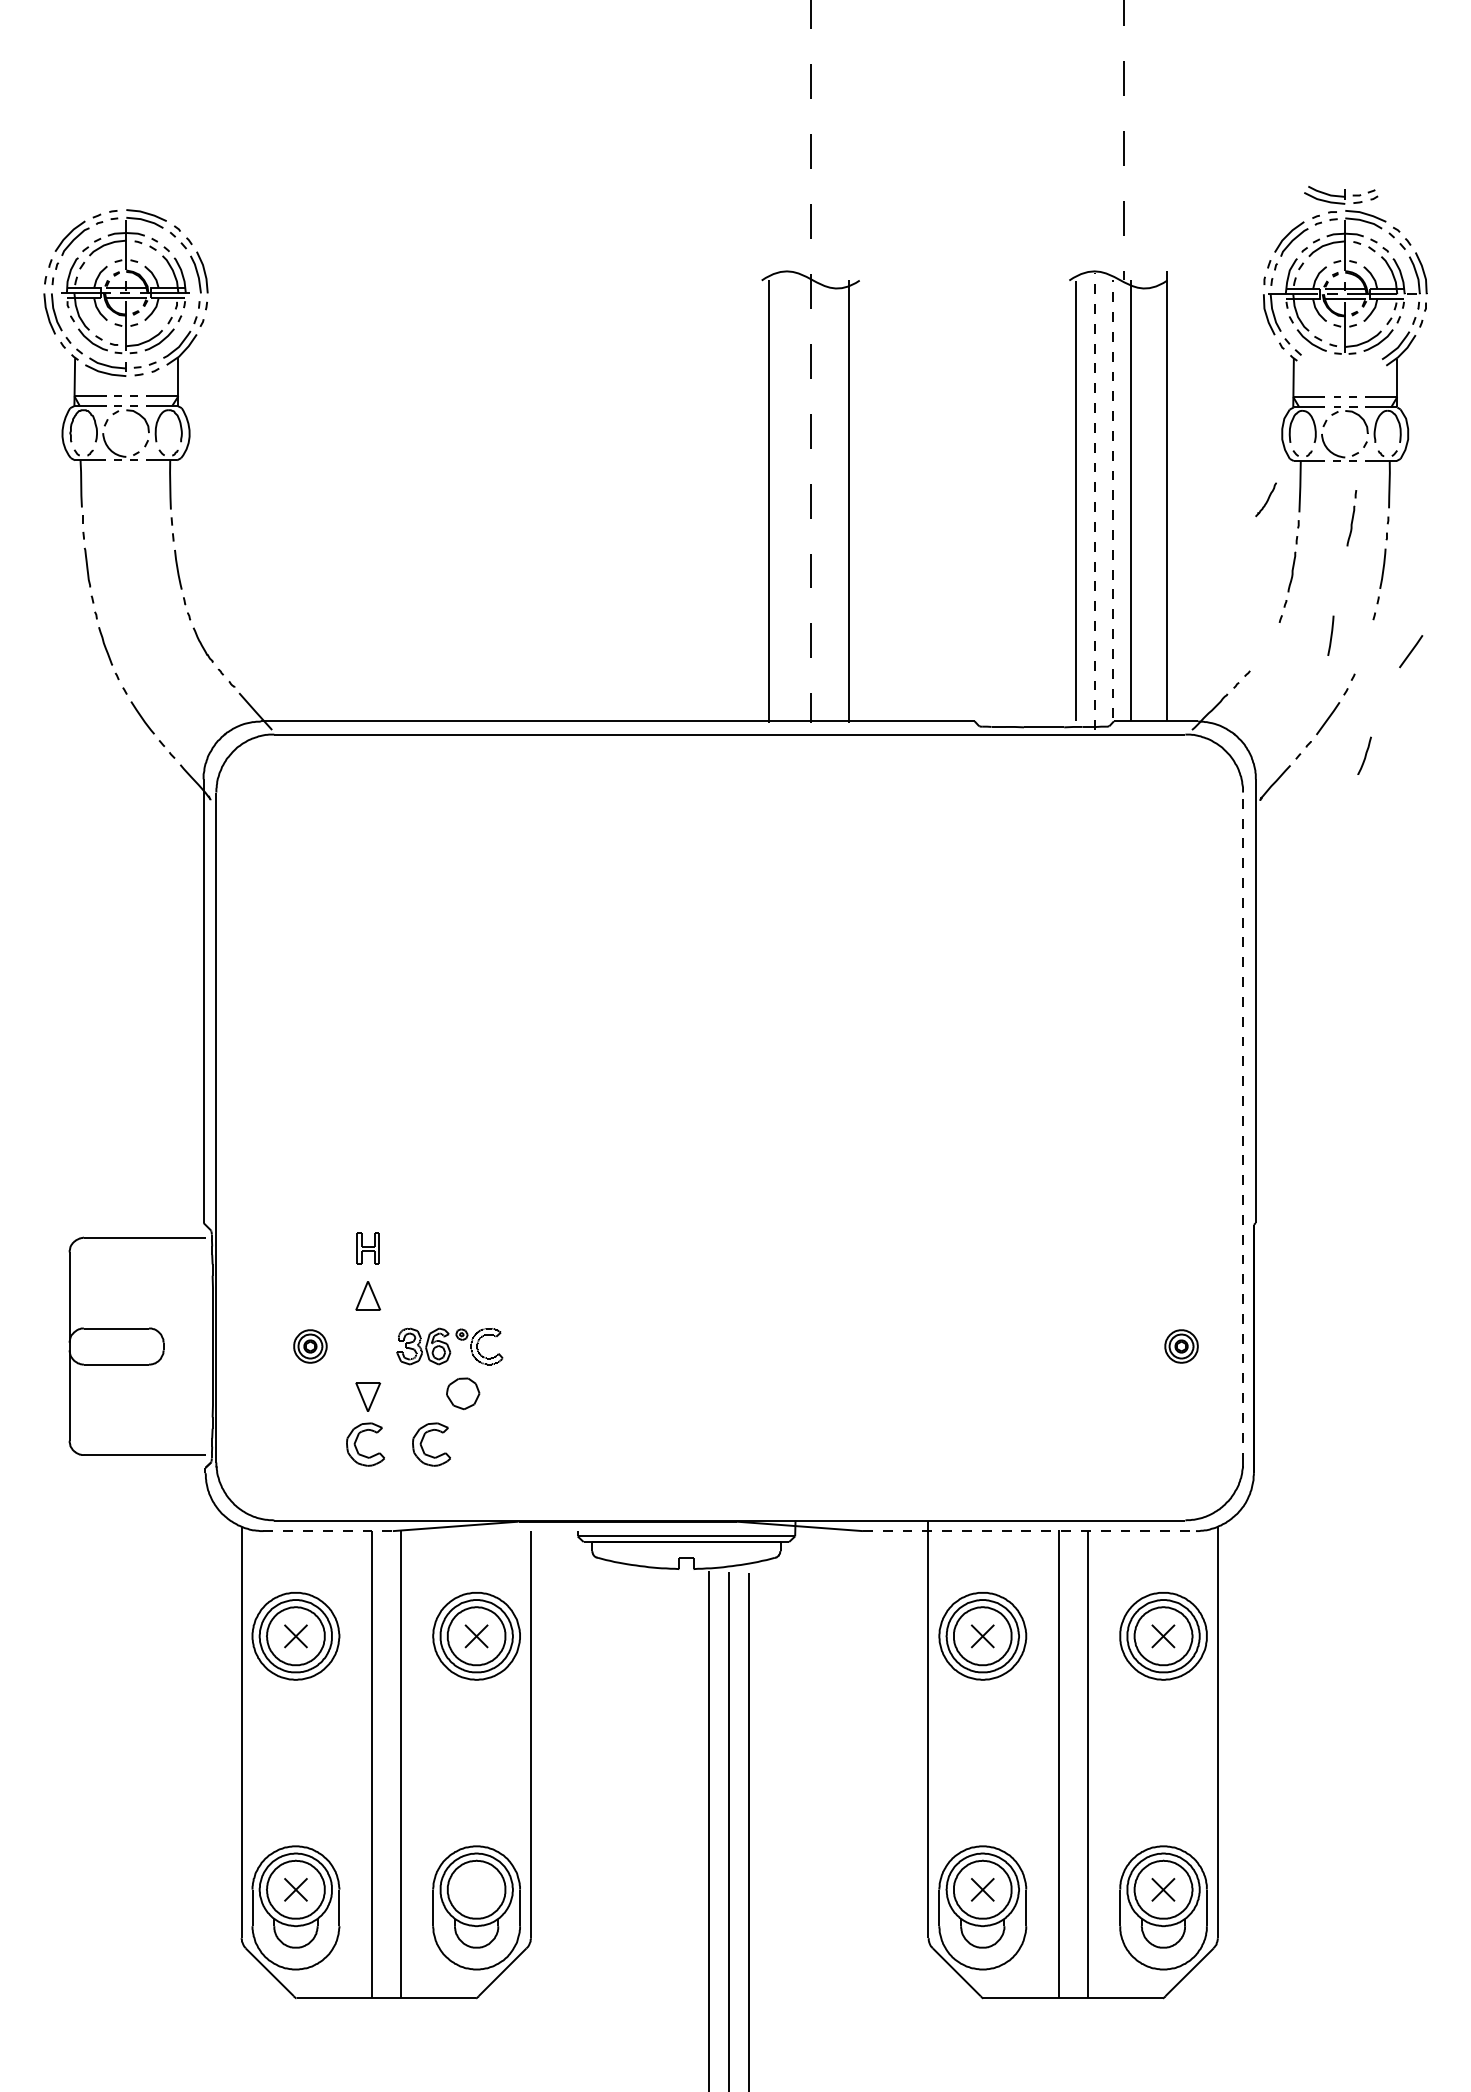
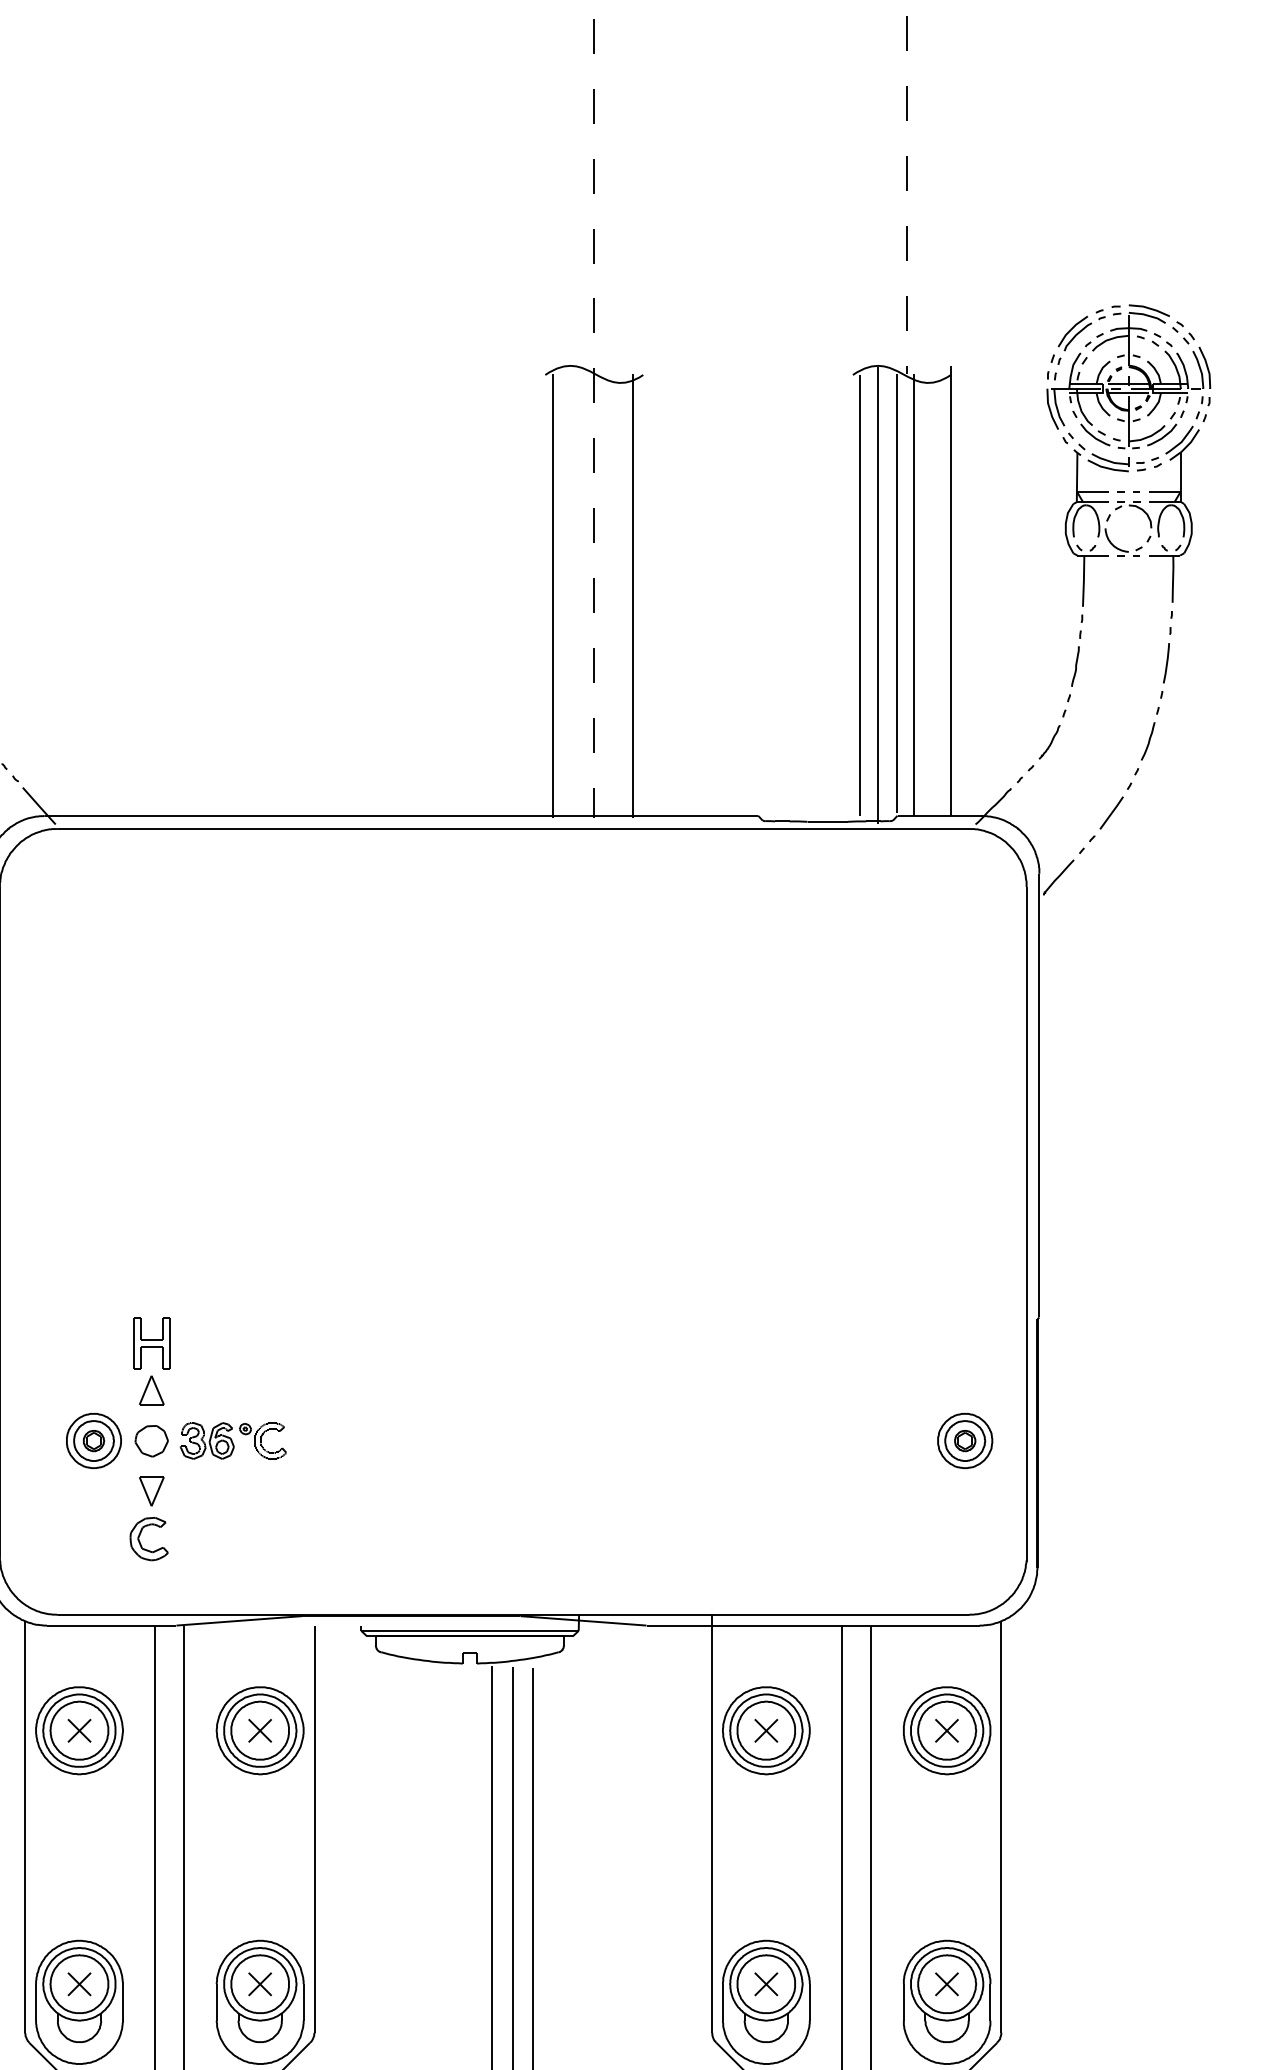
part: (1341, 195) -> (1125, 462), moved
line: (1112, 498) -> (896, 592), dashed -> solid
curve: (1266, 500) -> (1050, 742), moved
line: (1094, 501) -> (878, 595), dashed -> solid
part: (1351, 518) -> (1135, 612), removed
line: (1330, 635) -> (1114, 729), removed
line: (1411, 651) -> (1195, 745), removed
curve: (1364, 755) -> (1148, 740), moved
line: (1243, 1127) -> (1027, 1221), dashed -> solid
part: (367, 1248) -> (151, 1342), size x1.67
part: (310, 1346) -> (94, 1440), size x1.67
part: (1181, 1346) -> (965, 1440), size x1.67
part: (463, 1393) -> (152, 1440), moved
part: (423, 1448) -> (207, 1542), removed
line: (328, 1531) -> (112, 1625), dashed -> solid
line: (1029, 1531) -> (813, 1625), dashed -> solid
part: (476, 1889) -> (260, 1983), added

